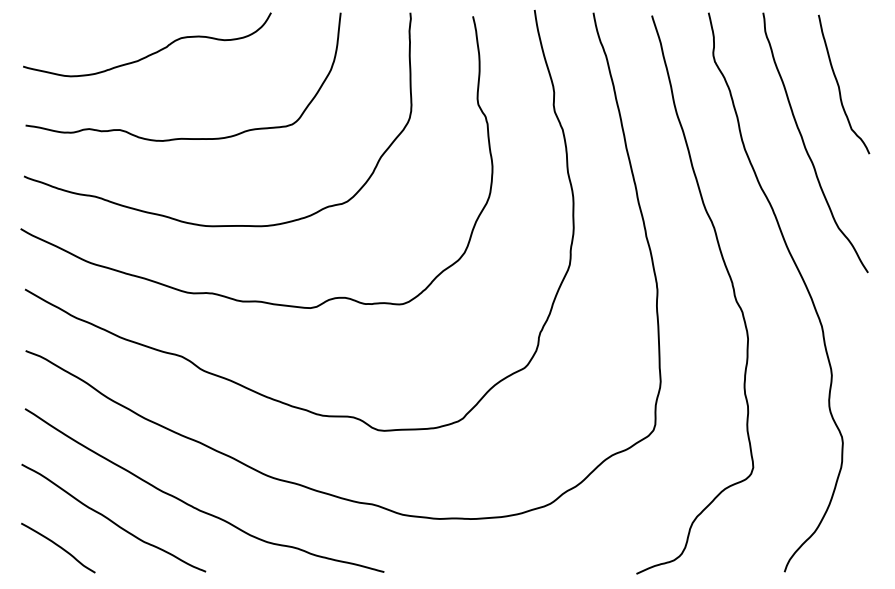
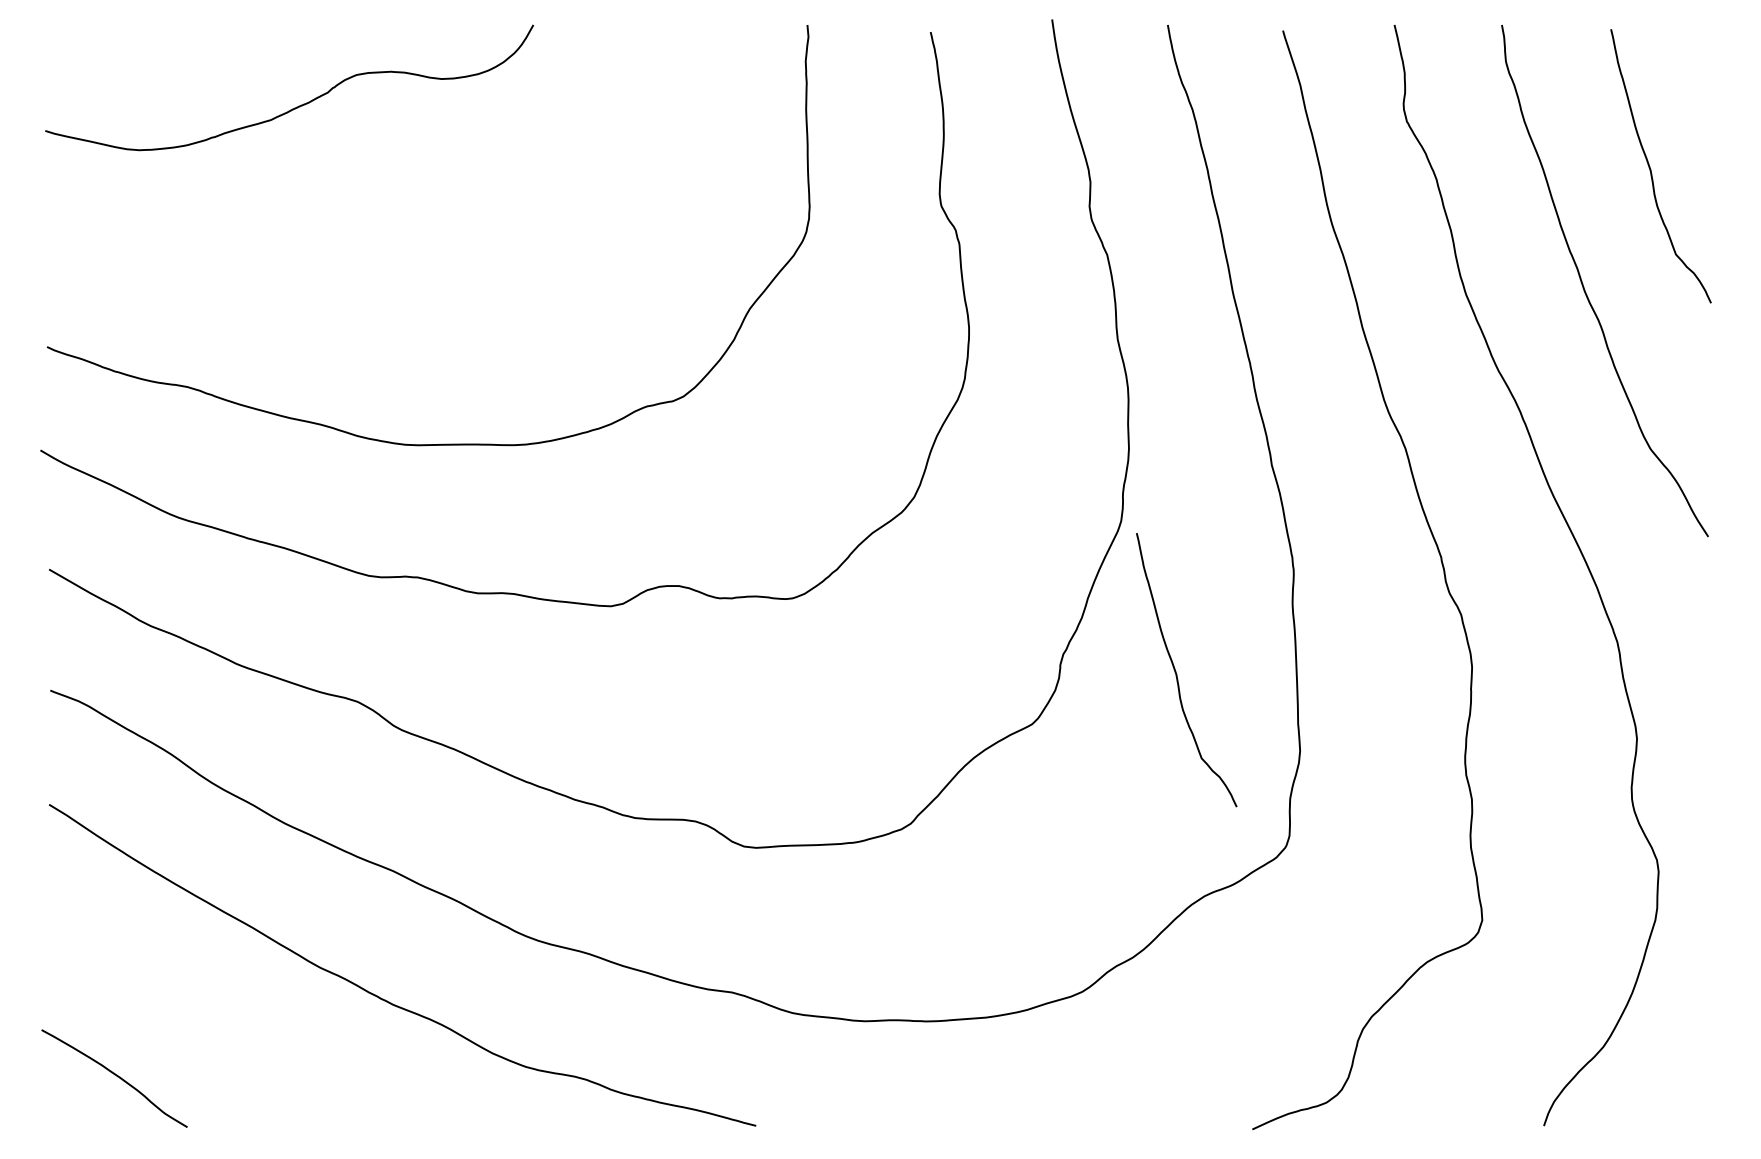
curve: (181, 137) -> (356, 270), removed
curve: (598, 341) -> (1177, 672), added
curve: (112, 520) -> (221, 1024), removed

